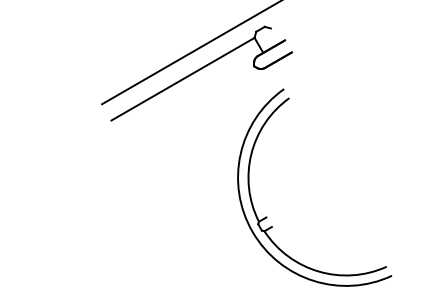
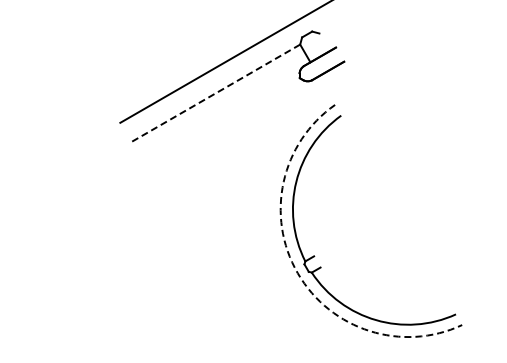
line: (182, 79) -> (215, 93), solid -> dashed
arc: (252, 232) -> (297, 273), solid -> dashed

